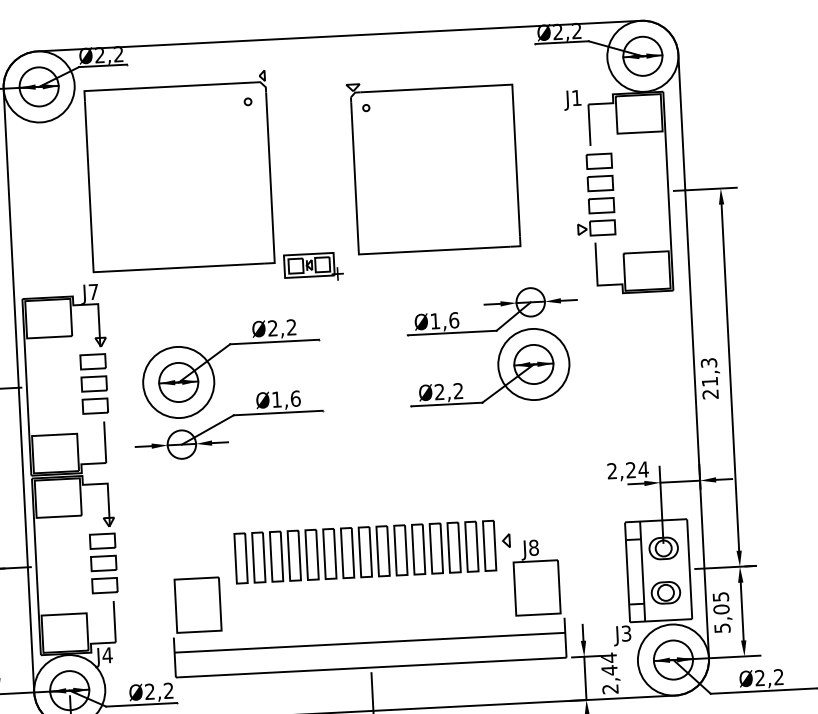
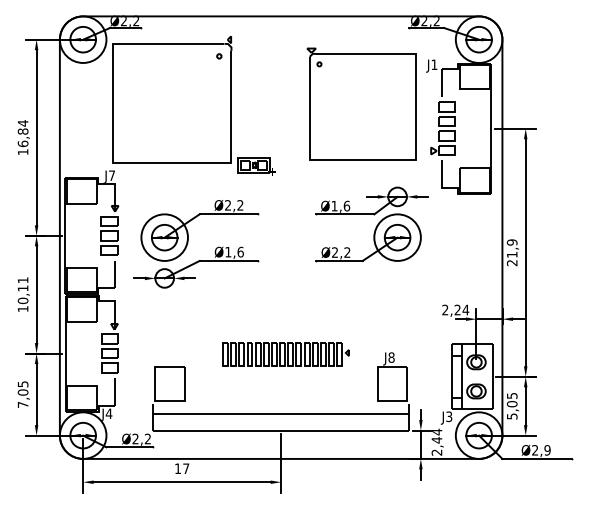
part: (433, 164) -> (361, 103), moved
text: (709, 362) -> (512, 242), 21,3 -> 21,9
part: (371, 551) -> (285, 354), size x0.7
text: (778, 677) -> (547, 450), Ø2,2 -> Ø2,9

